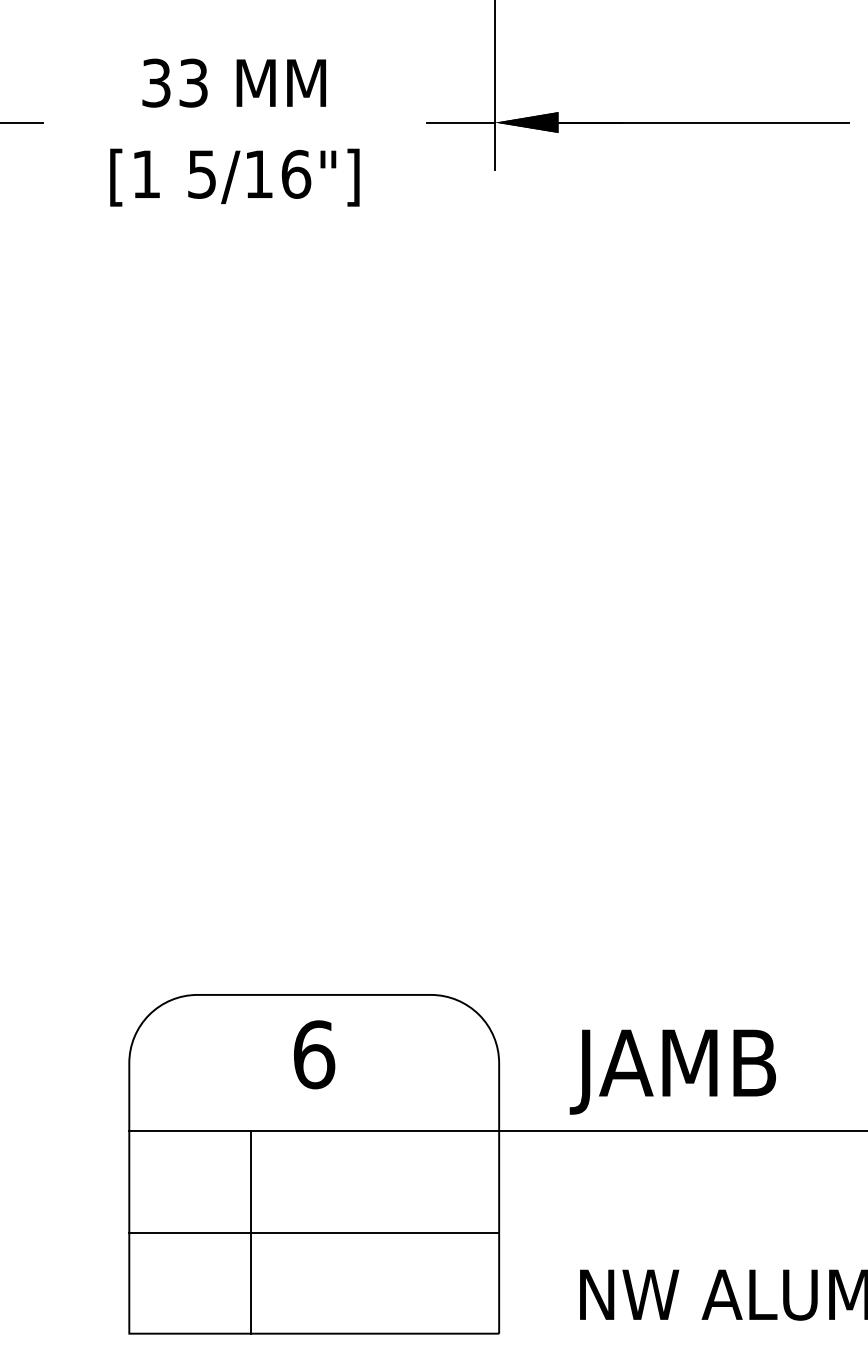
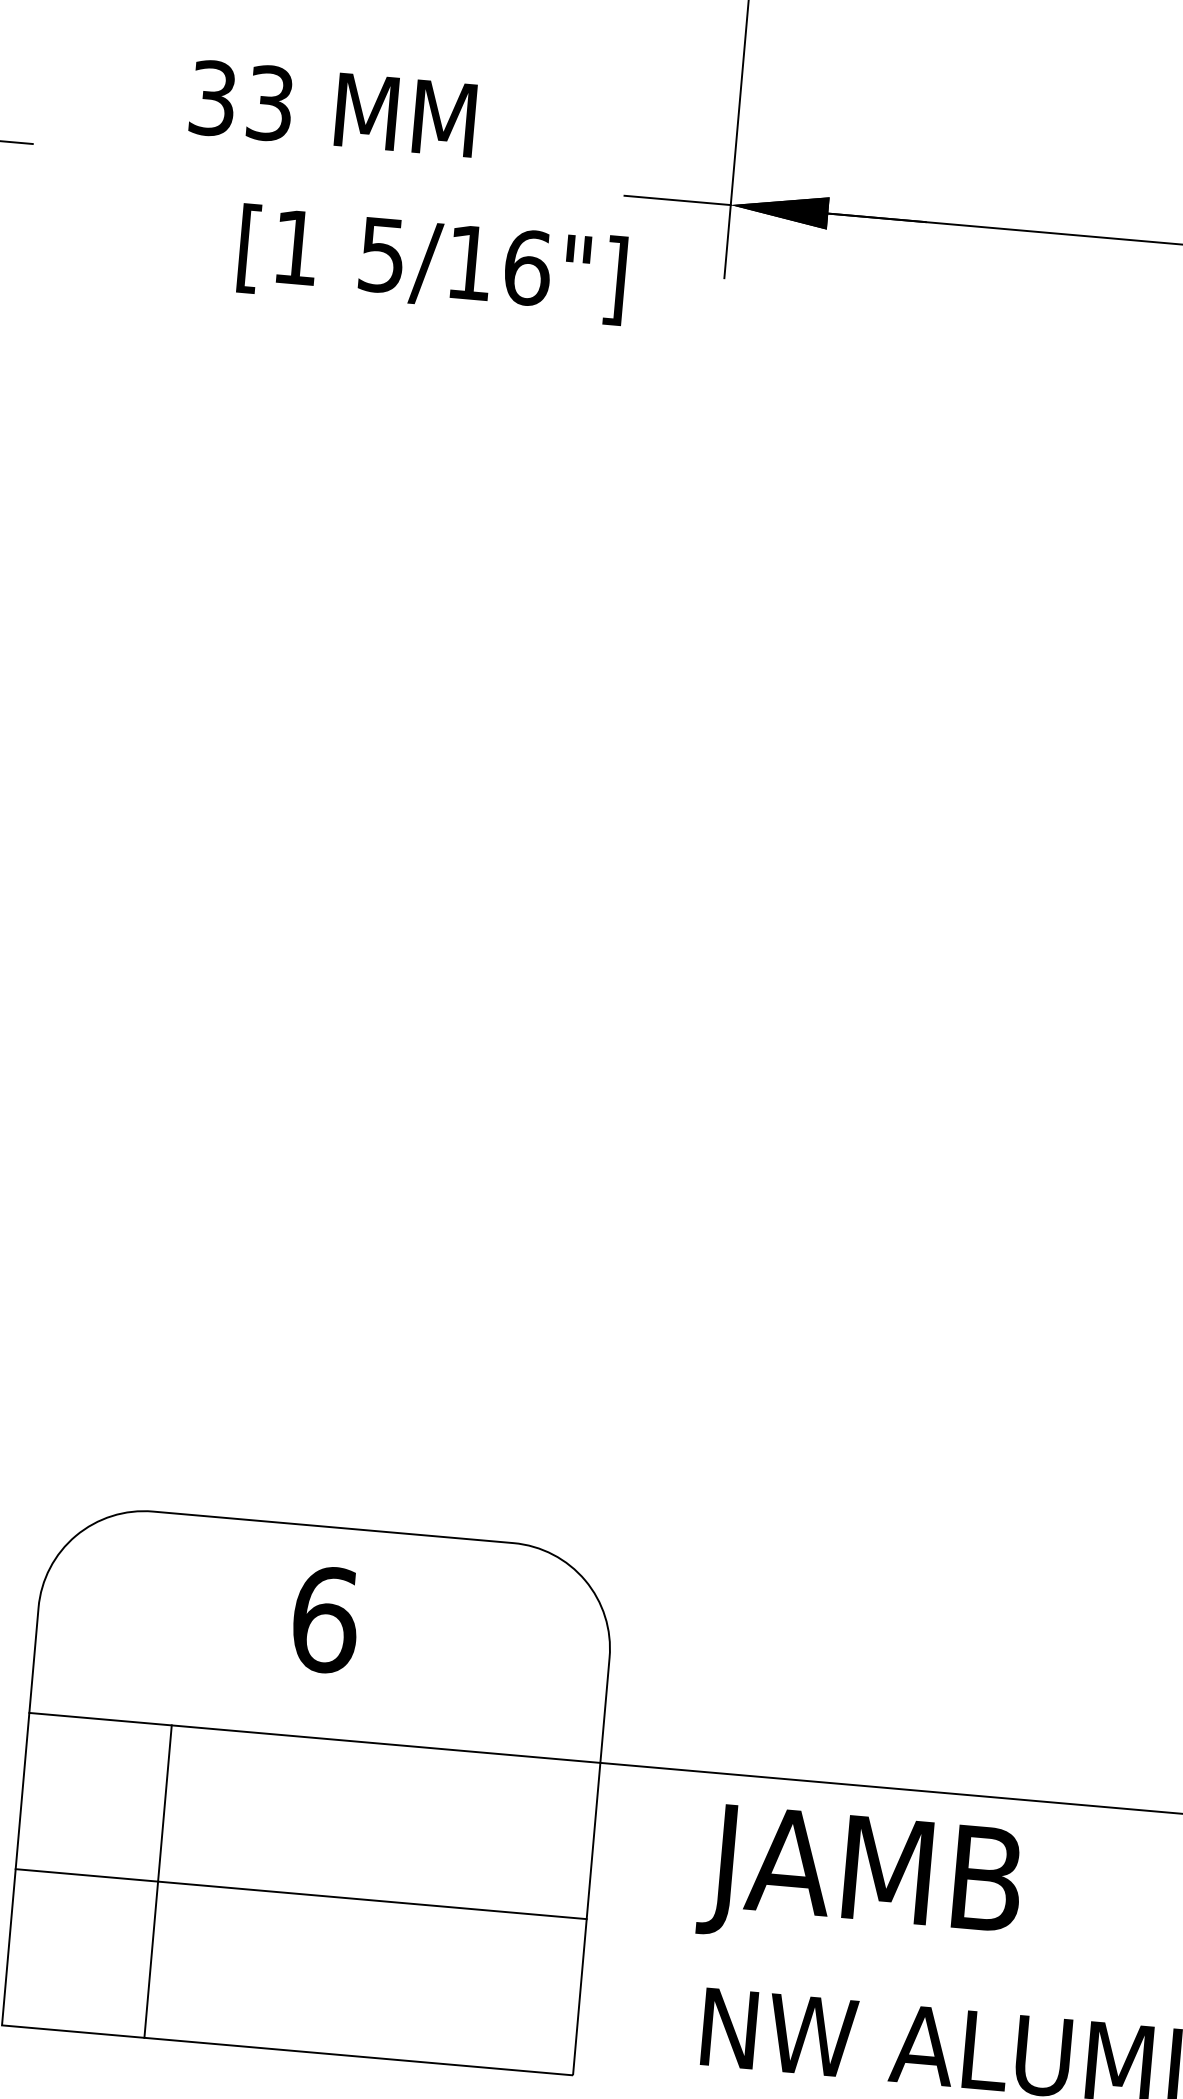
text: (234, 177) -> (431, 264), moved
text: (672, 1071) -> (859, 1880), moved
line: (250, 1232) -> (158, 1881), moved

